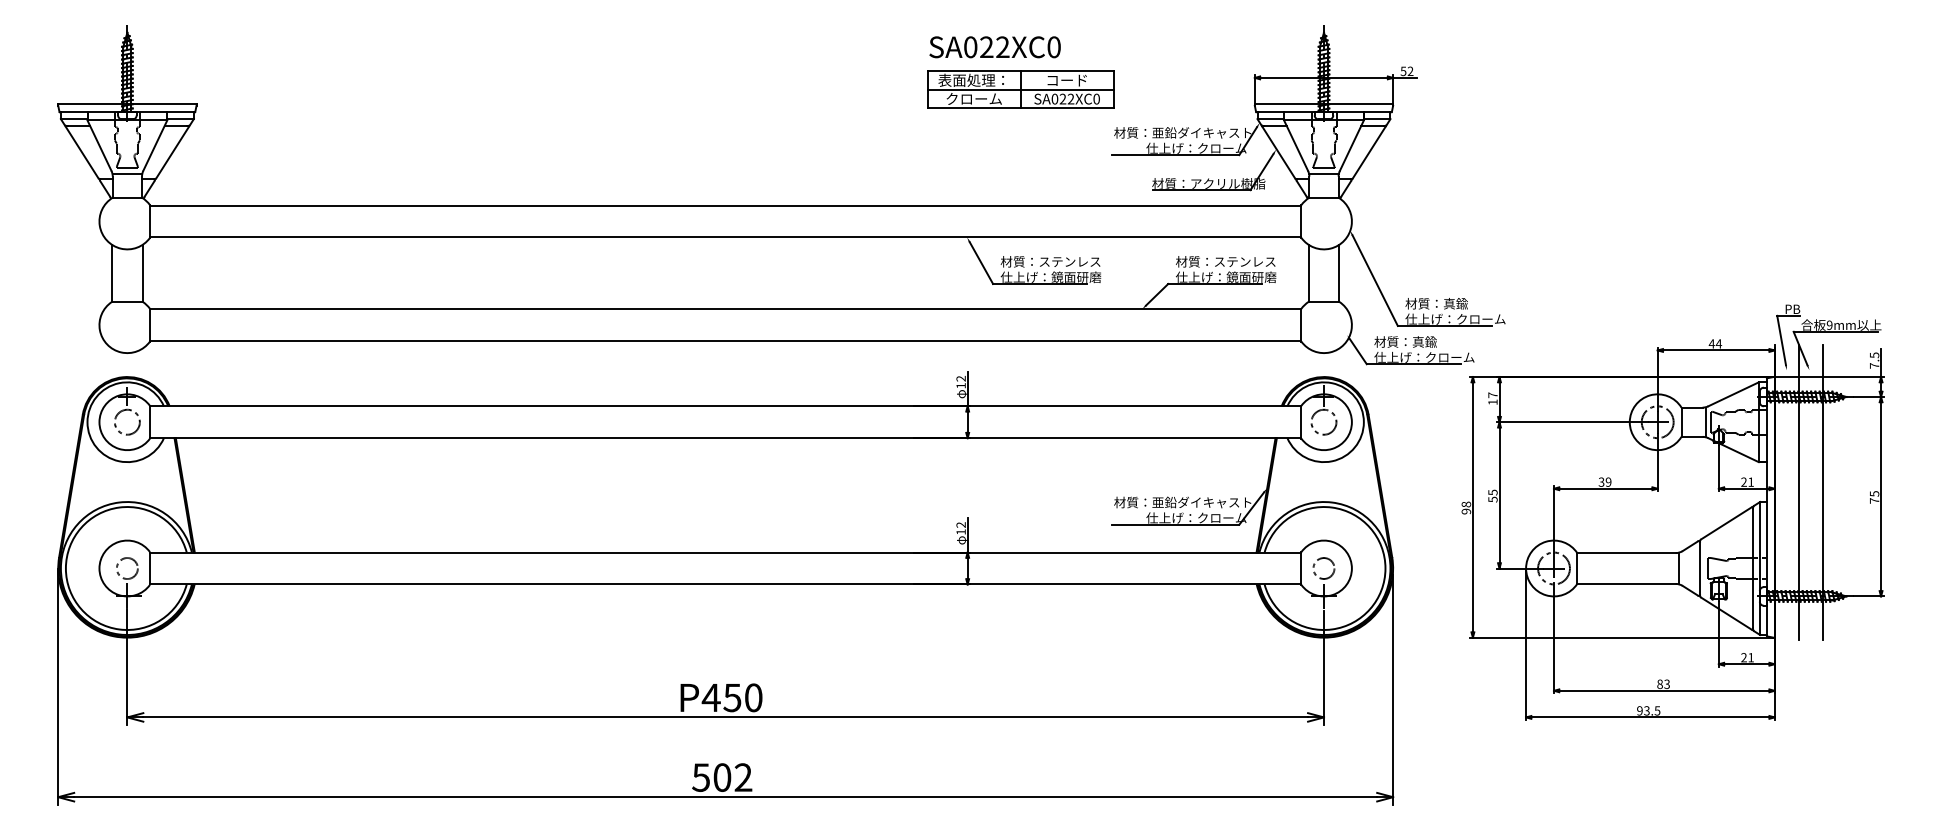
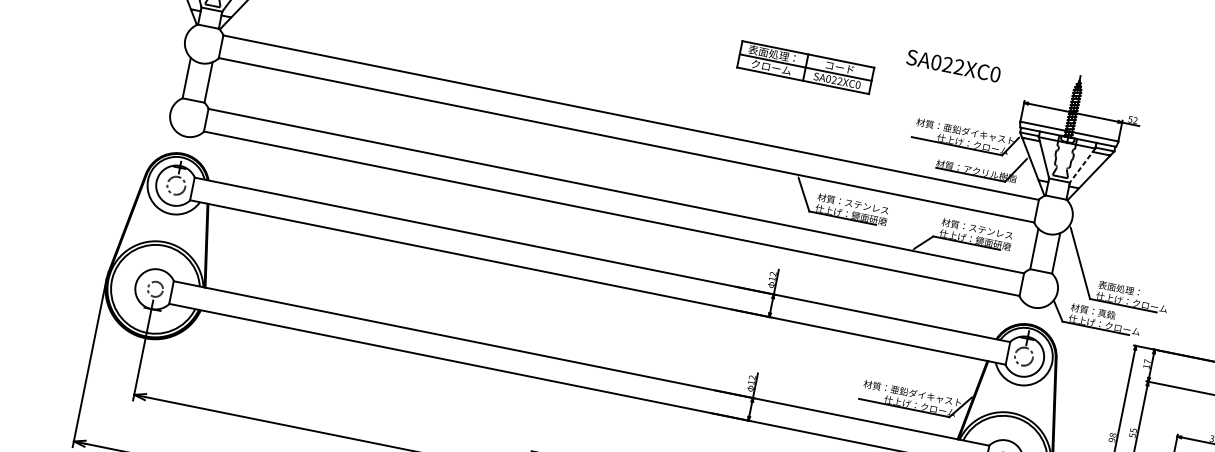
text: (994, 47) -> (953, 66), moved
part: (1020, 89) -> (805, 67), moved
line: (1351, 145) -> (1083, 164), solid -> dashed
text: (1436, 303) -> (1120, 288), 材質：真鍮 -> 表面処理：

